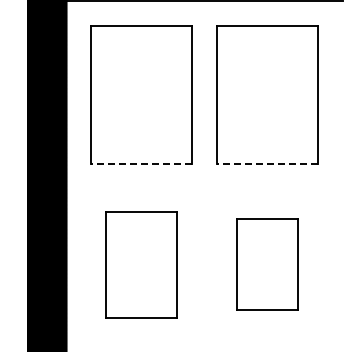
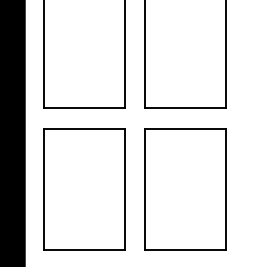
line: (141, 164) -> (84, 108), dashed -> solid
line: (266, 164) -> (185, 108), dashed -> solid
part: (141, 264) -> (84, 188), size x1.43
part: (267, 264) -> (185, 188), size x1.67

